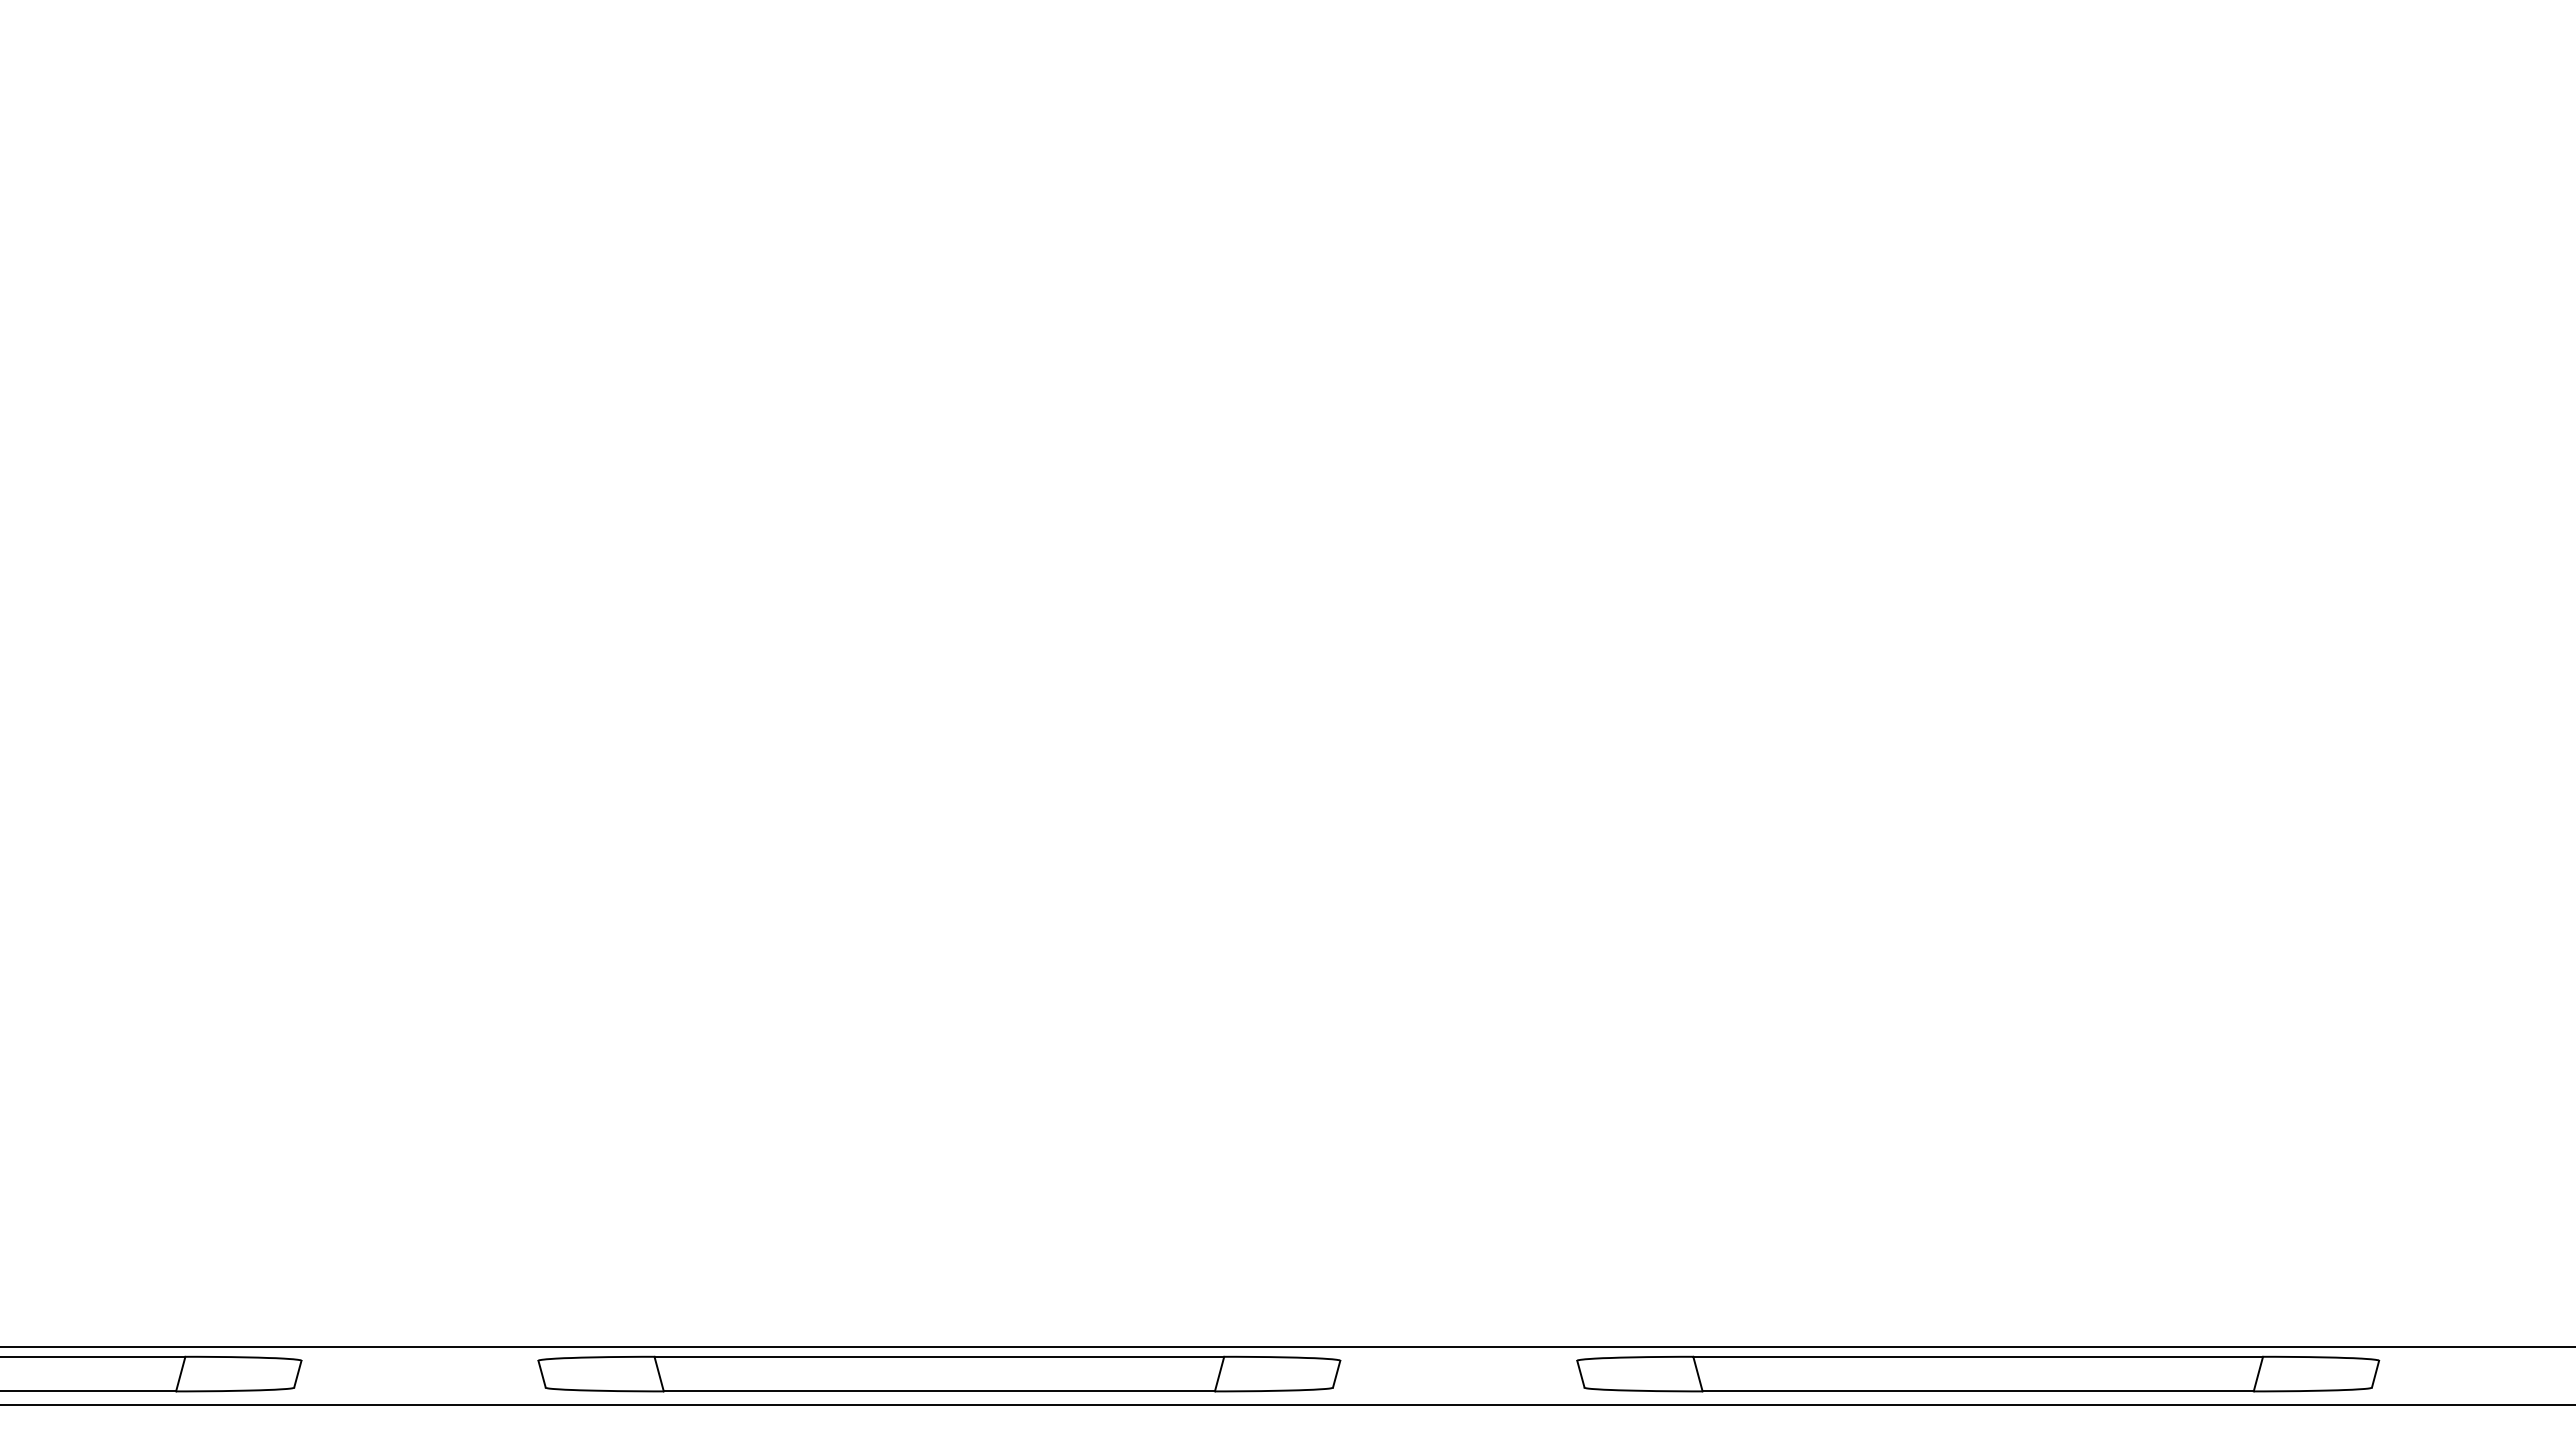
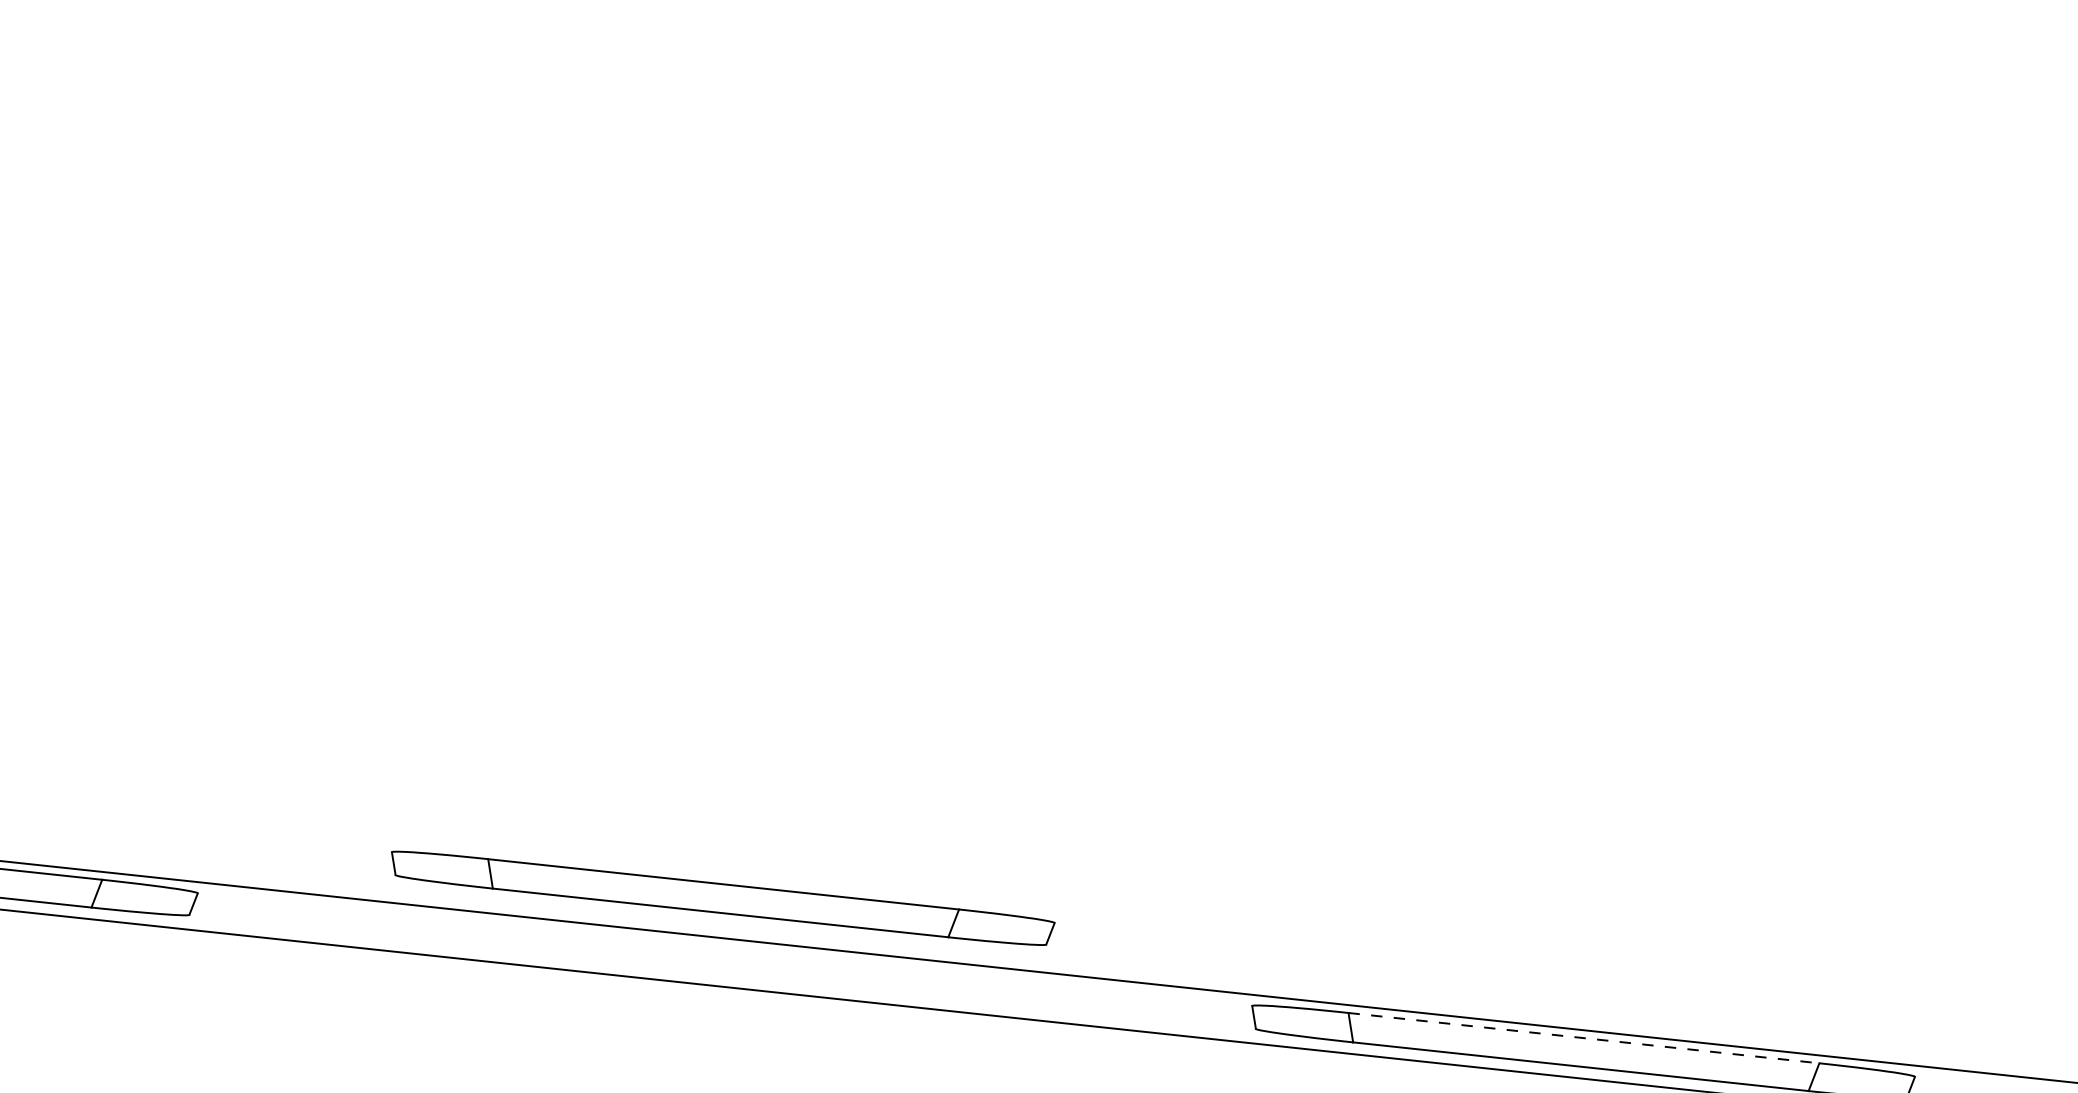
line: (1978, 1356) -> (1584, 1037), solid -> dashed
part: (939, 1373) -> (722, 898), moved

